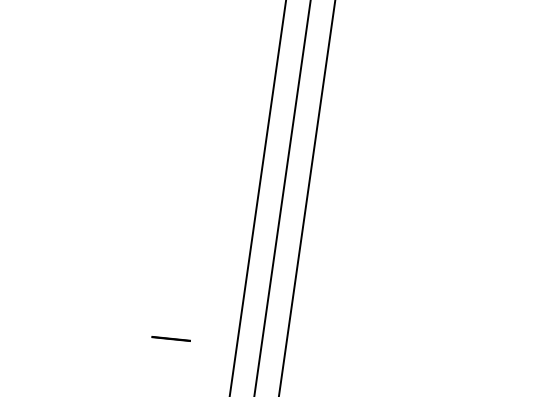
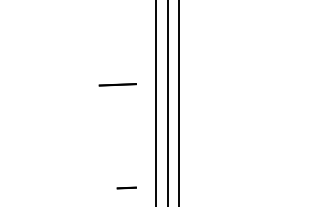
line: (184, 156) -> (117, 84), added
line: (170, 337) -> (126, 187), moved

